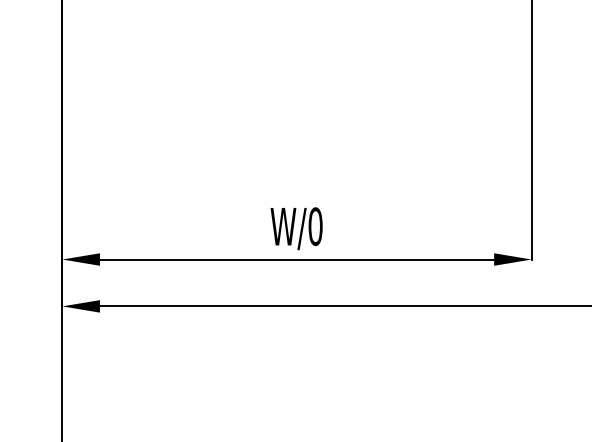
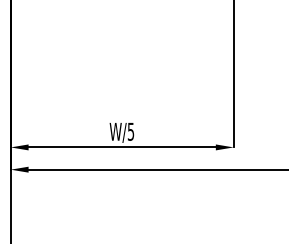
text: (314, 226) -> (130, 131), W/0 -> W/5

